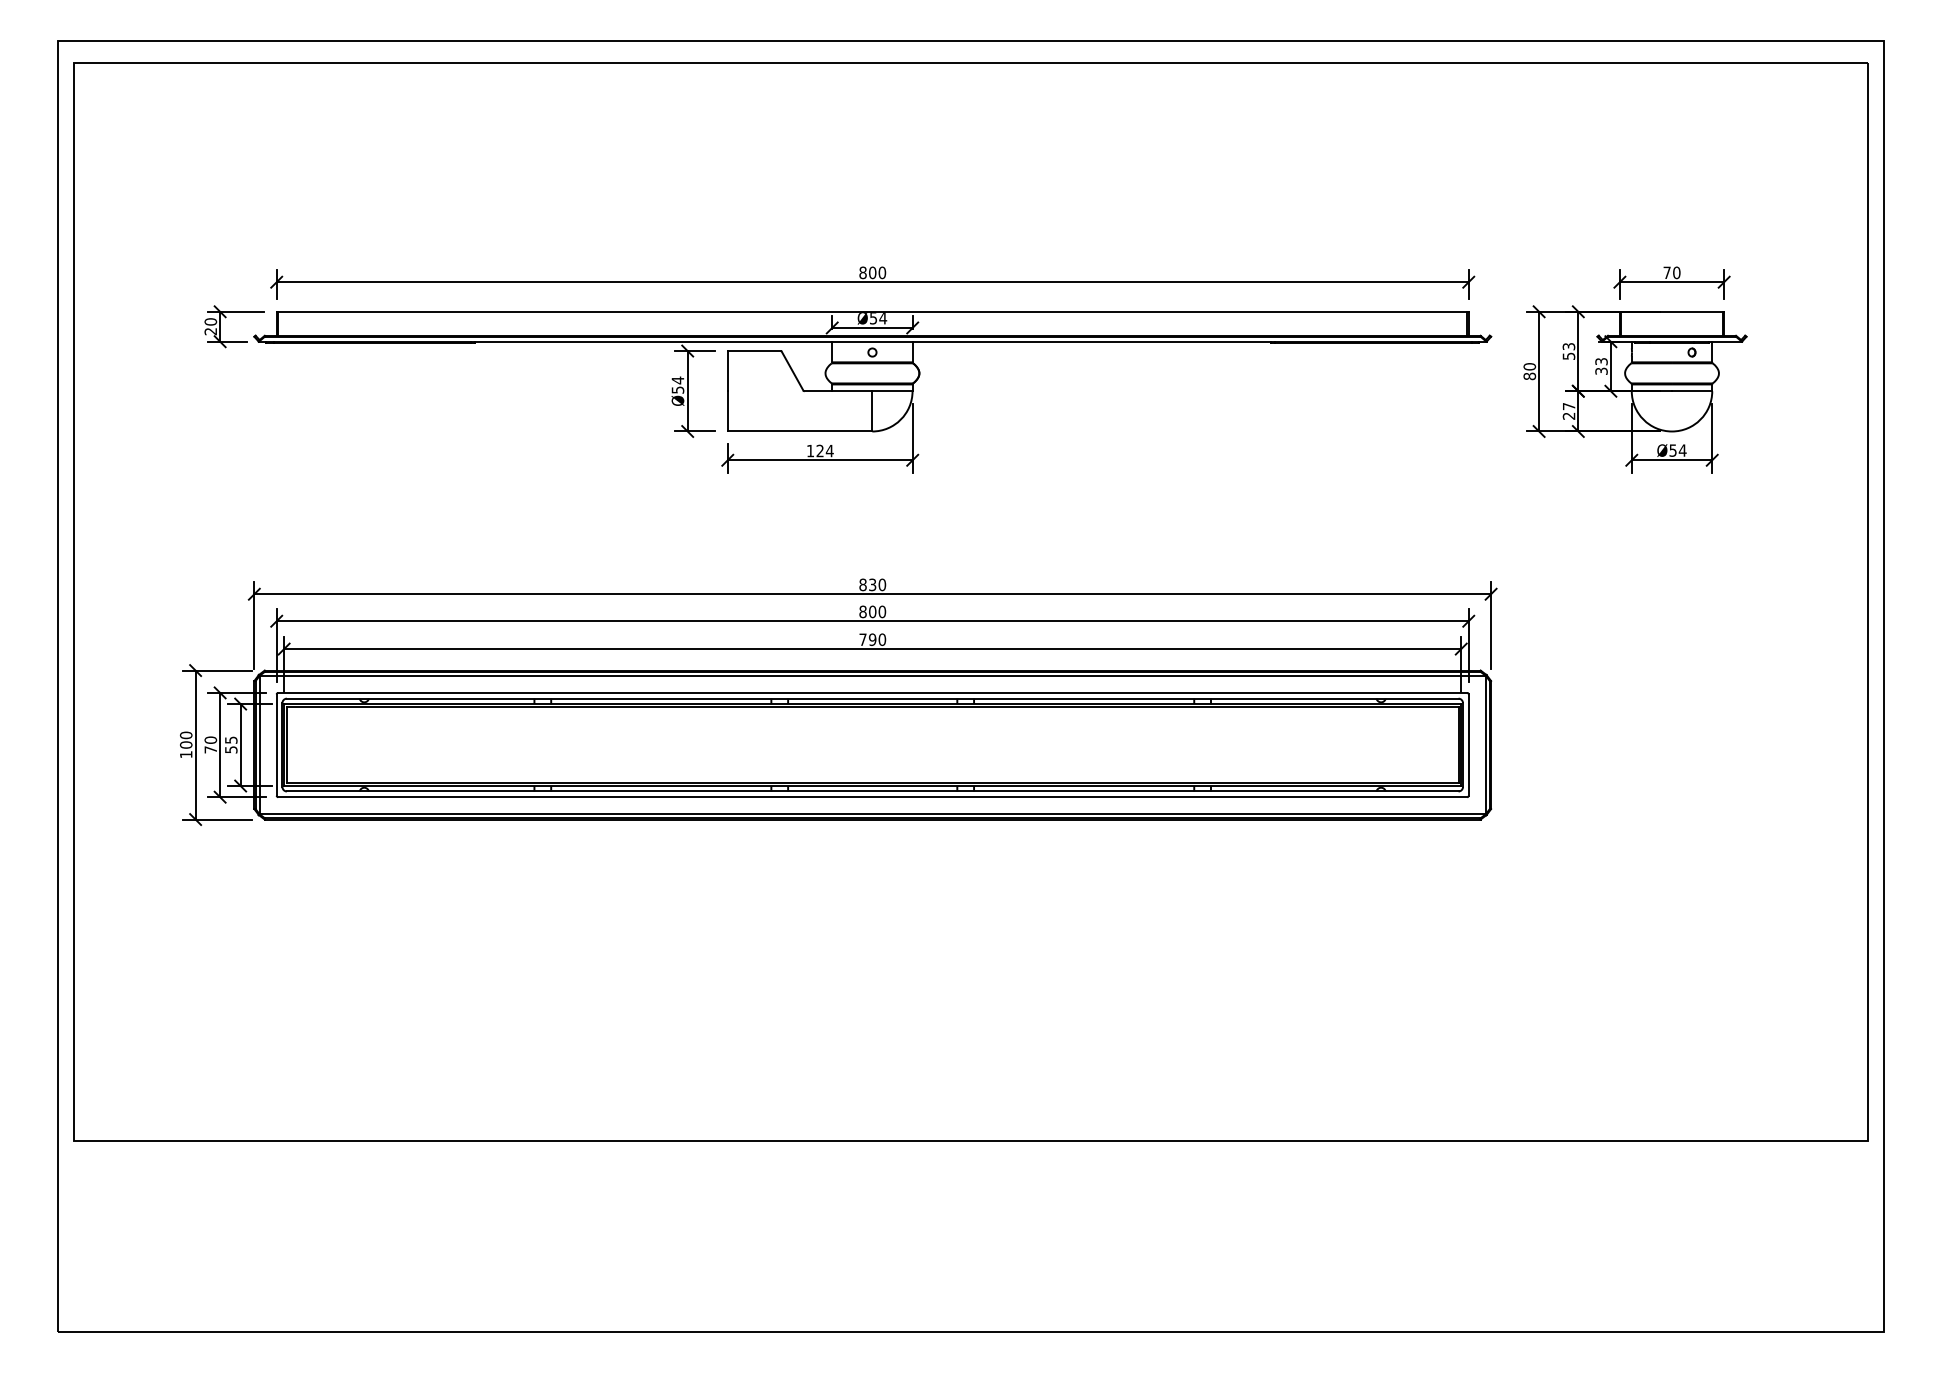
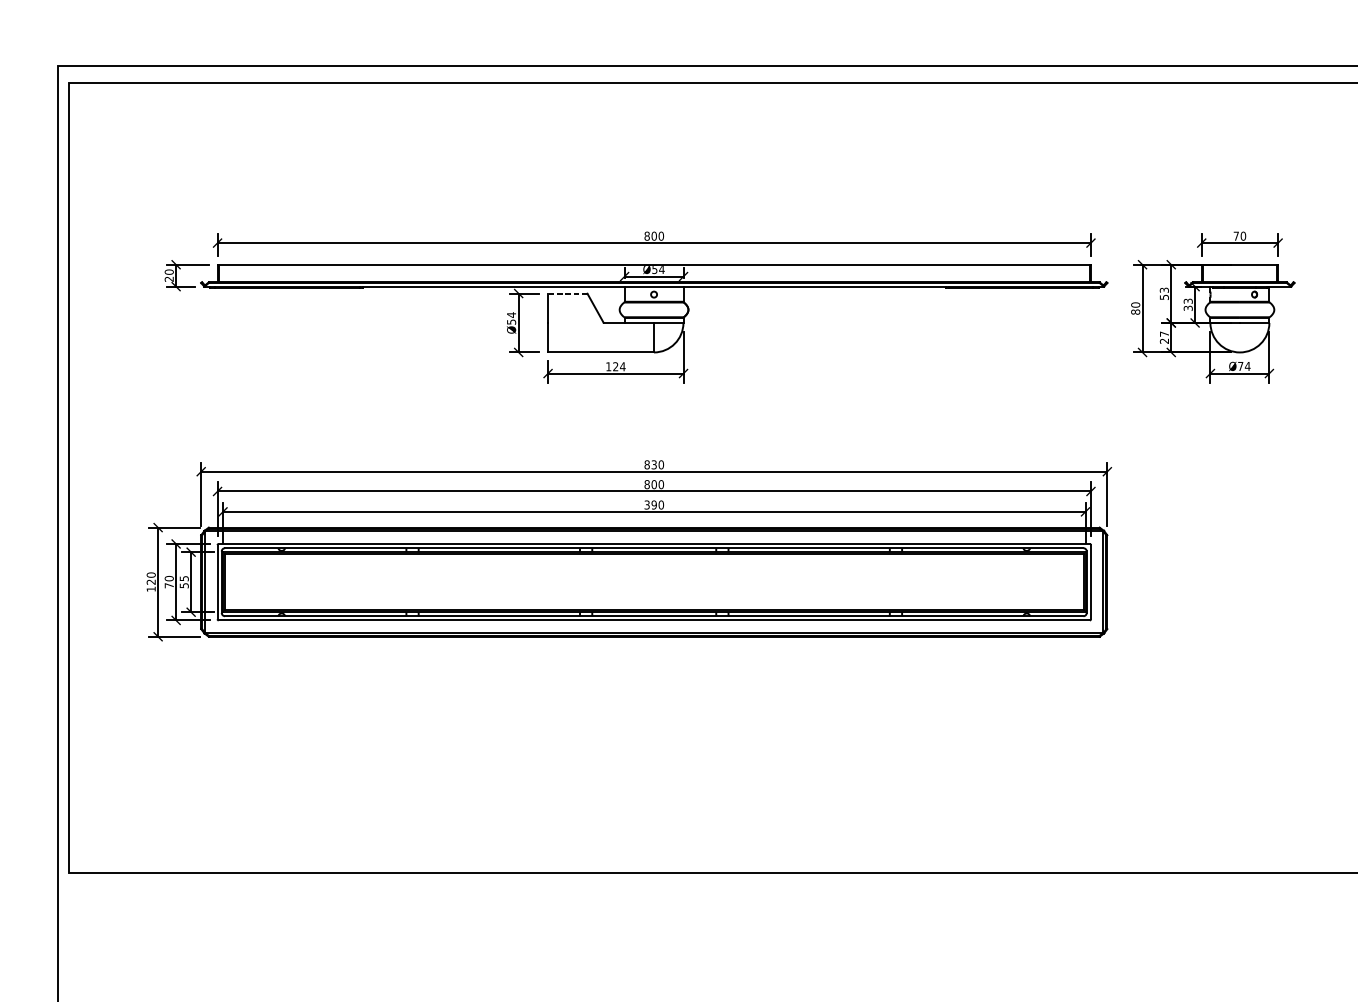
line: (753, 351) -> (566, 293), solid -> dashed
text: (1672, 450) -> (1240, 366), Ø54 -> Ø74
text: (862, 639) -> (646, 504), 790 -> 390
text: (186, 744) -> (151, 581), 100 -> 120

